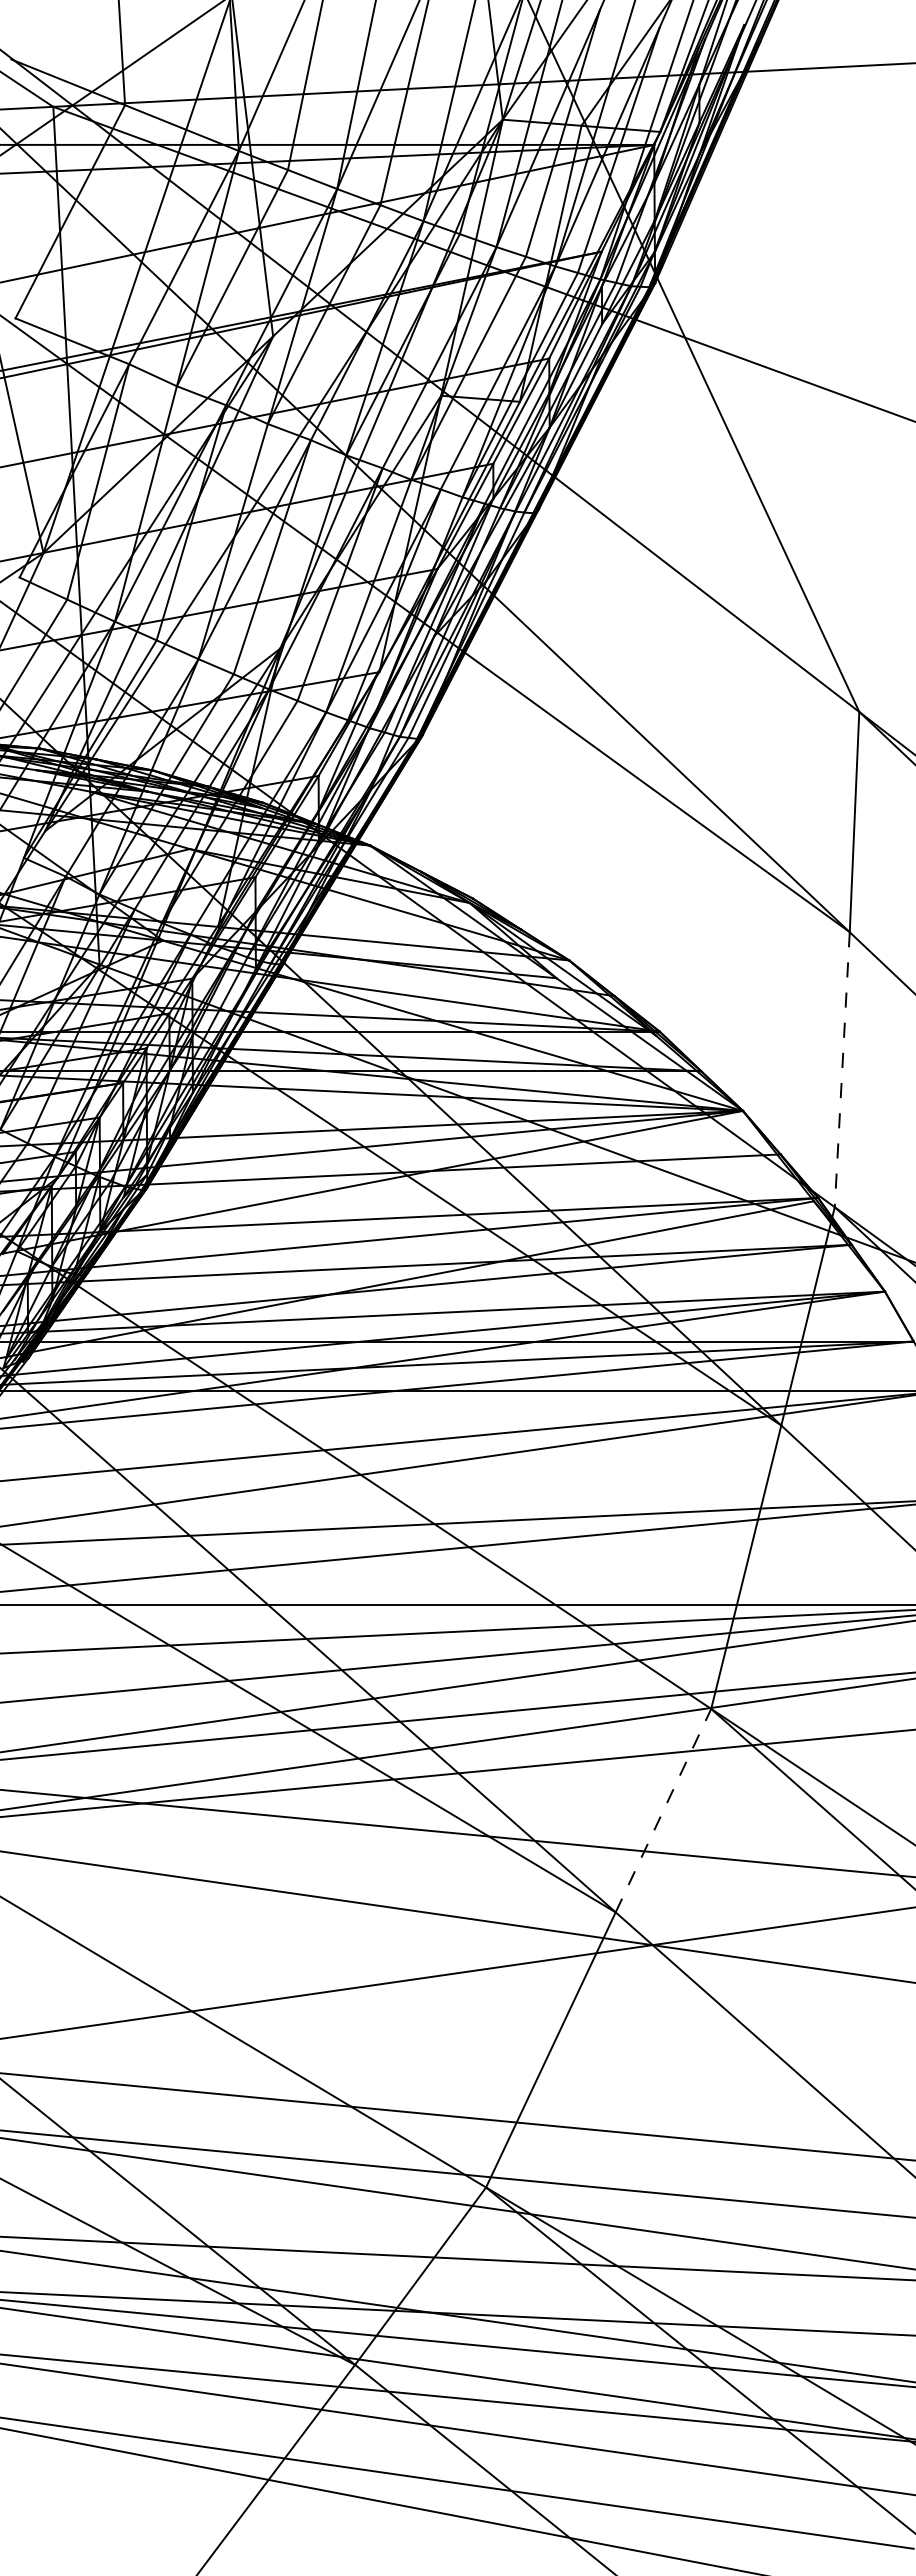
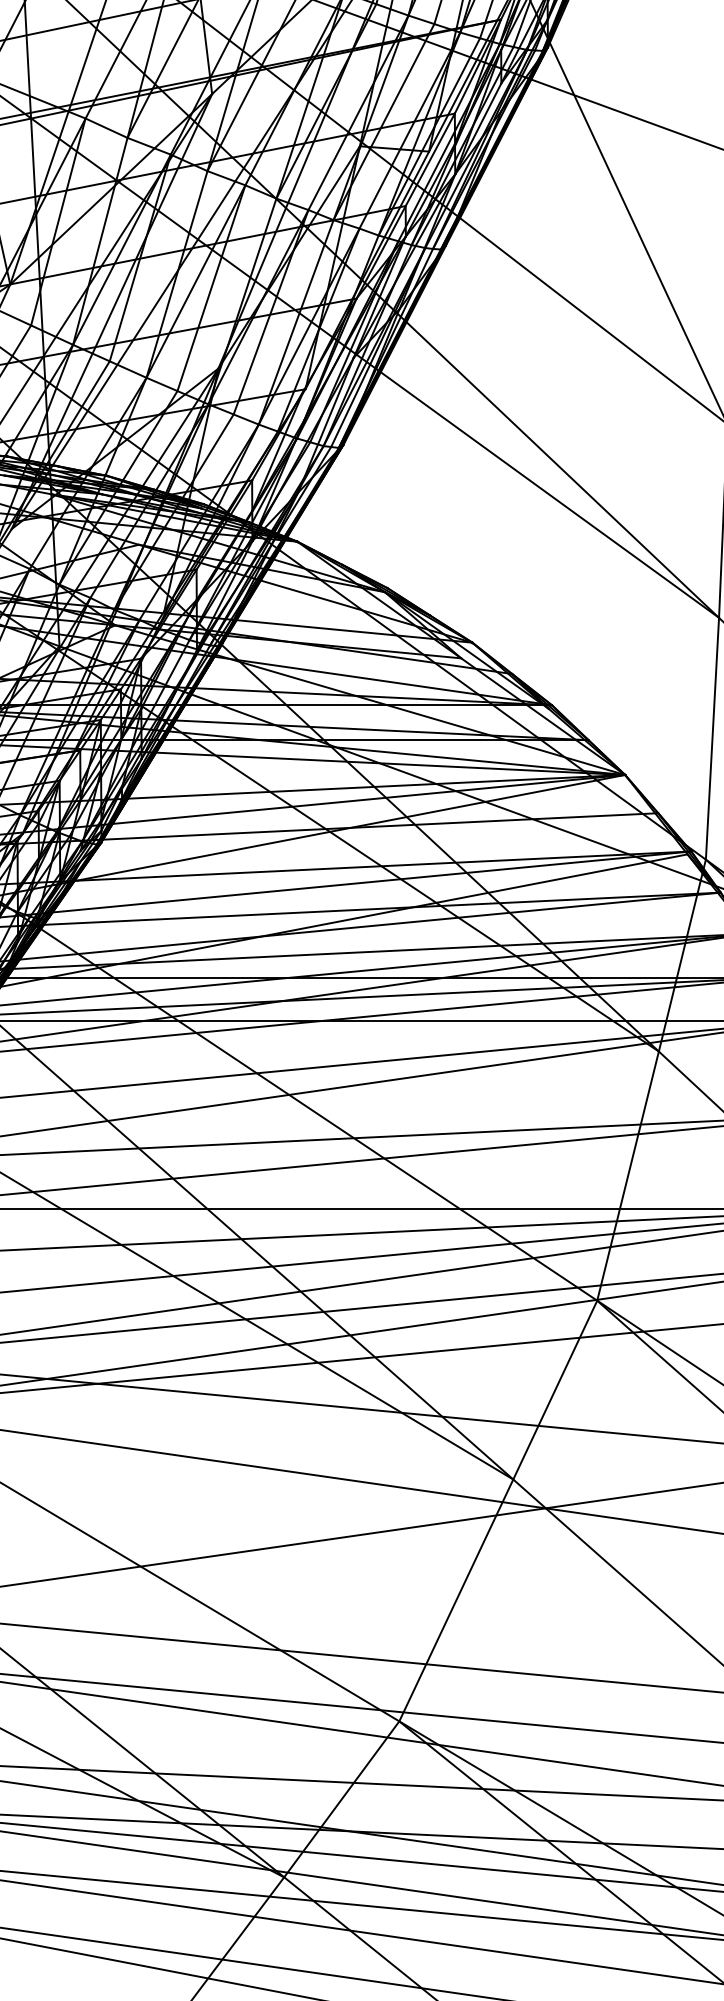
line: (842, 1069) -> (712, 738), dashed -> solid
line: (663, 1810) -> (555, 1389), dashed -> solid

